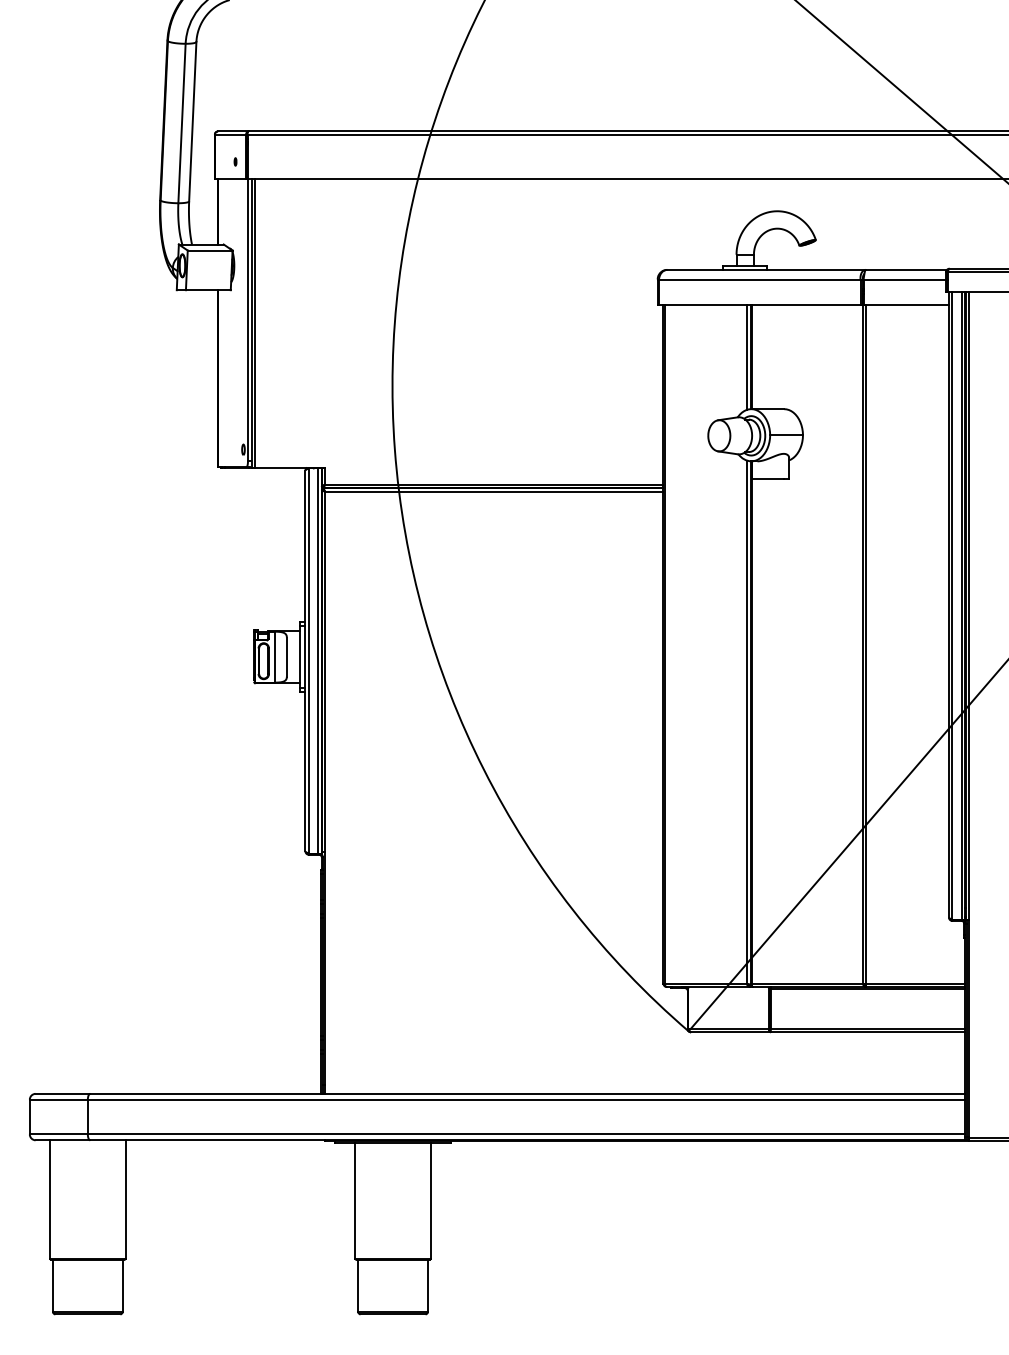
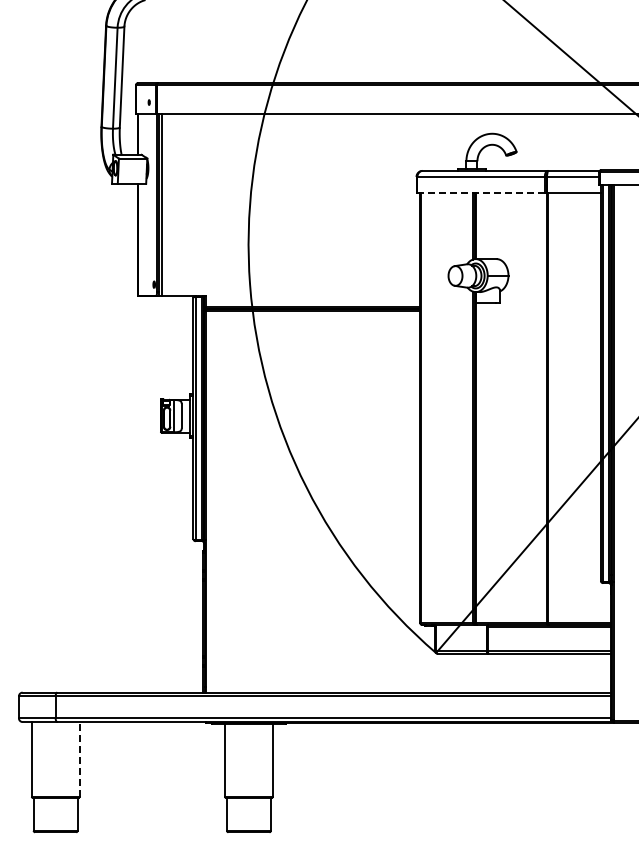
line: (760, 303) -> (481, 192), solid -> dashed
line: (125, 1199) -> (79, 759), solid -> dashed

